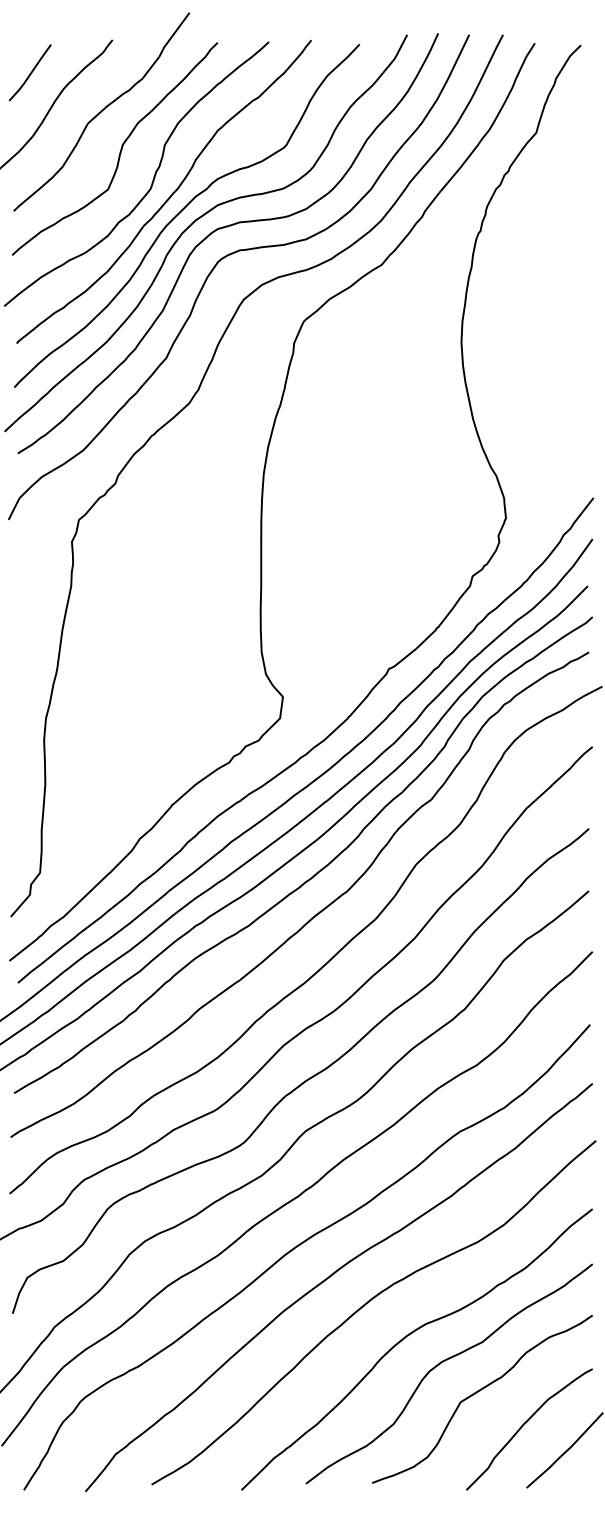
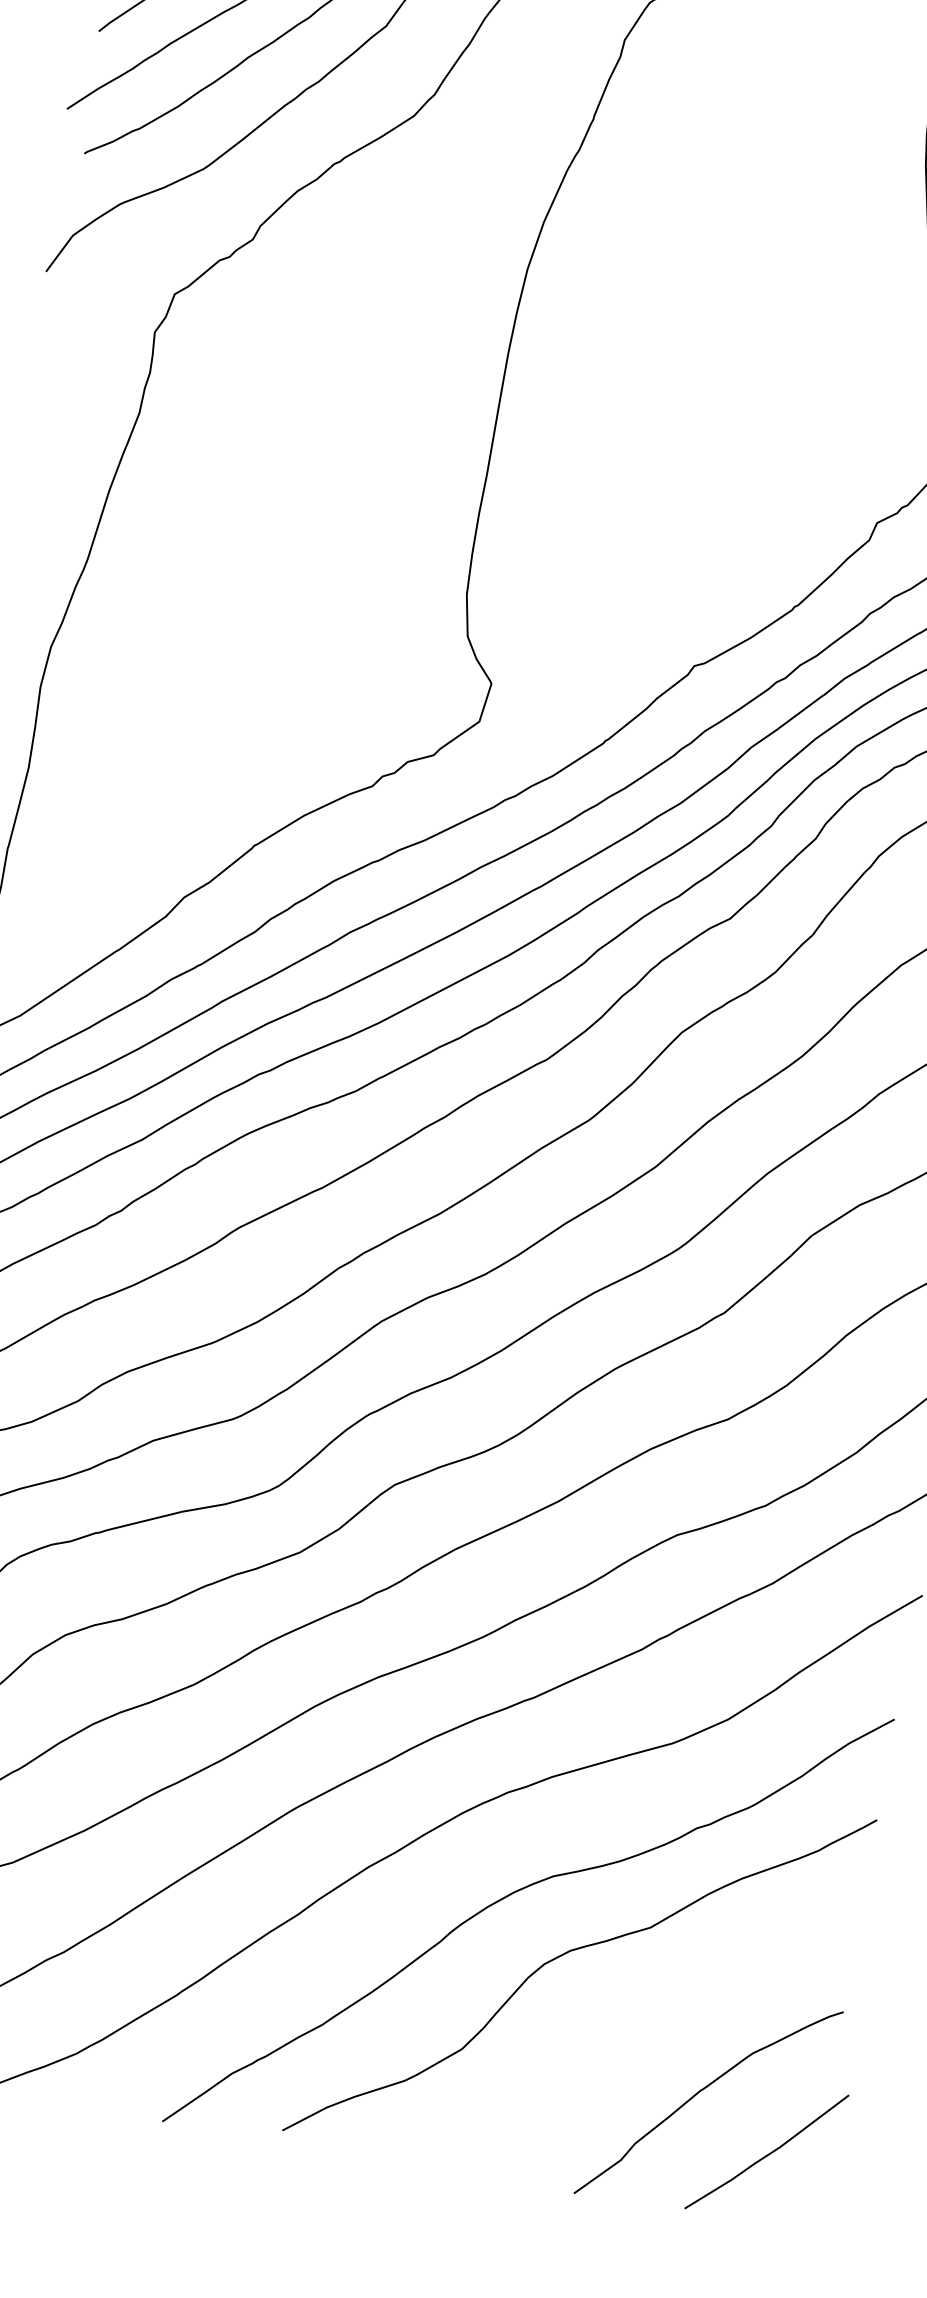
curve: (478, 1392) -> (627, 2018), removed

